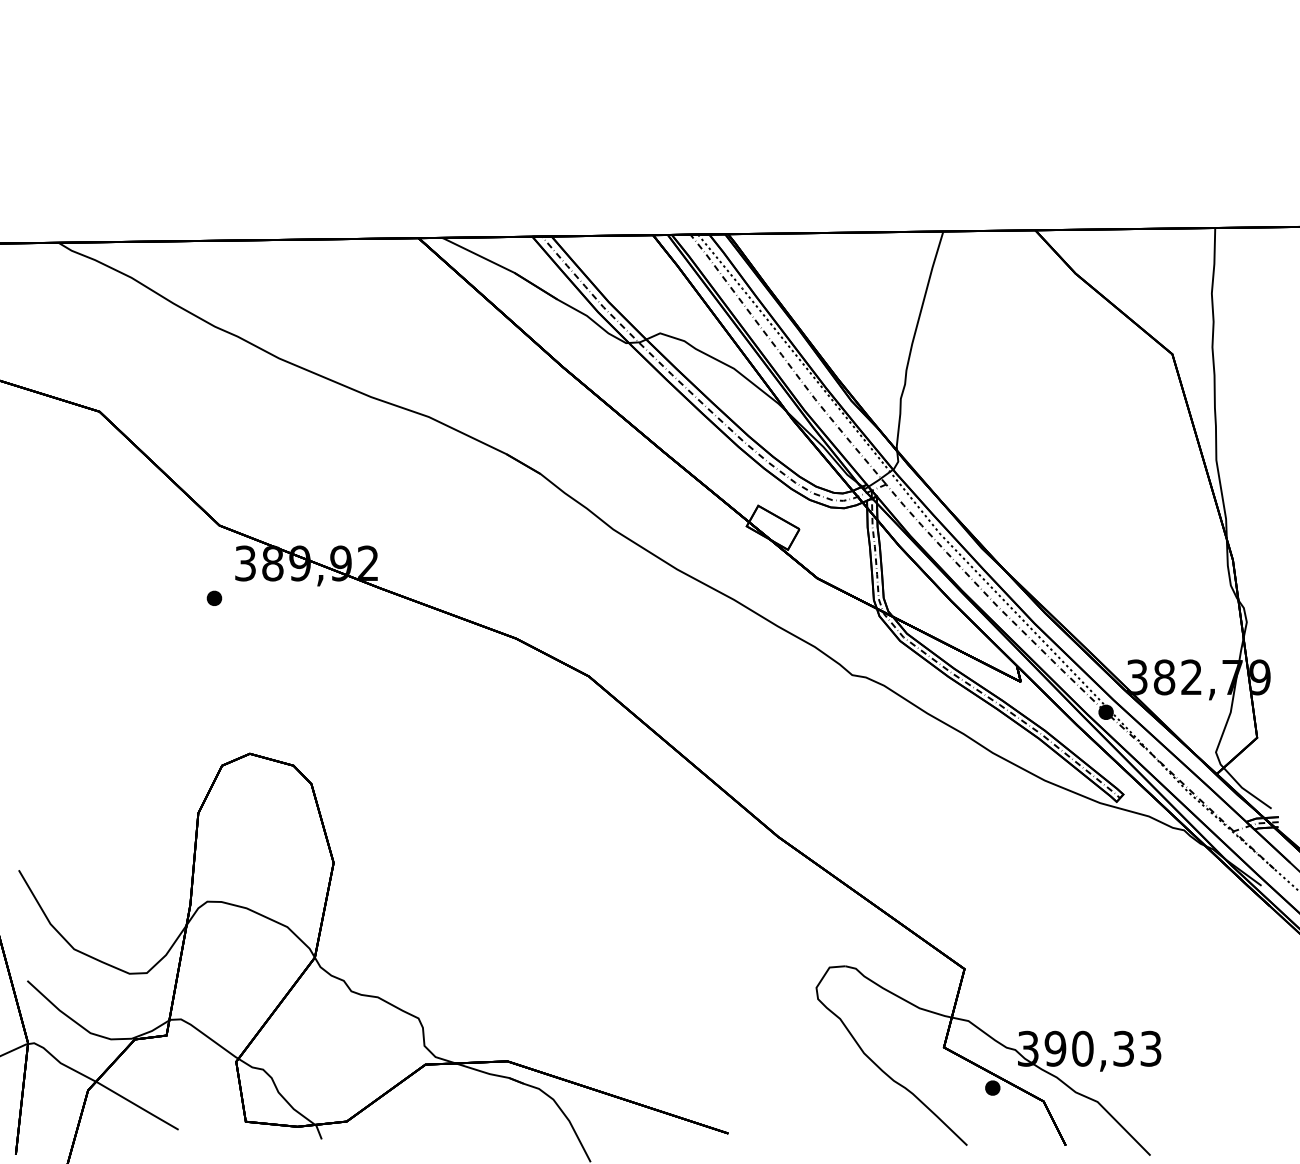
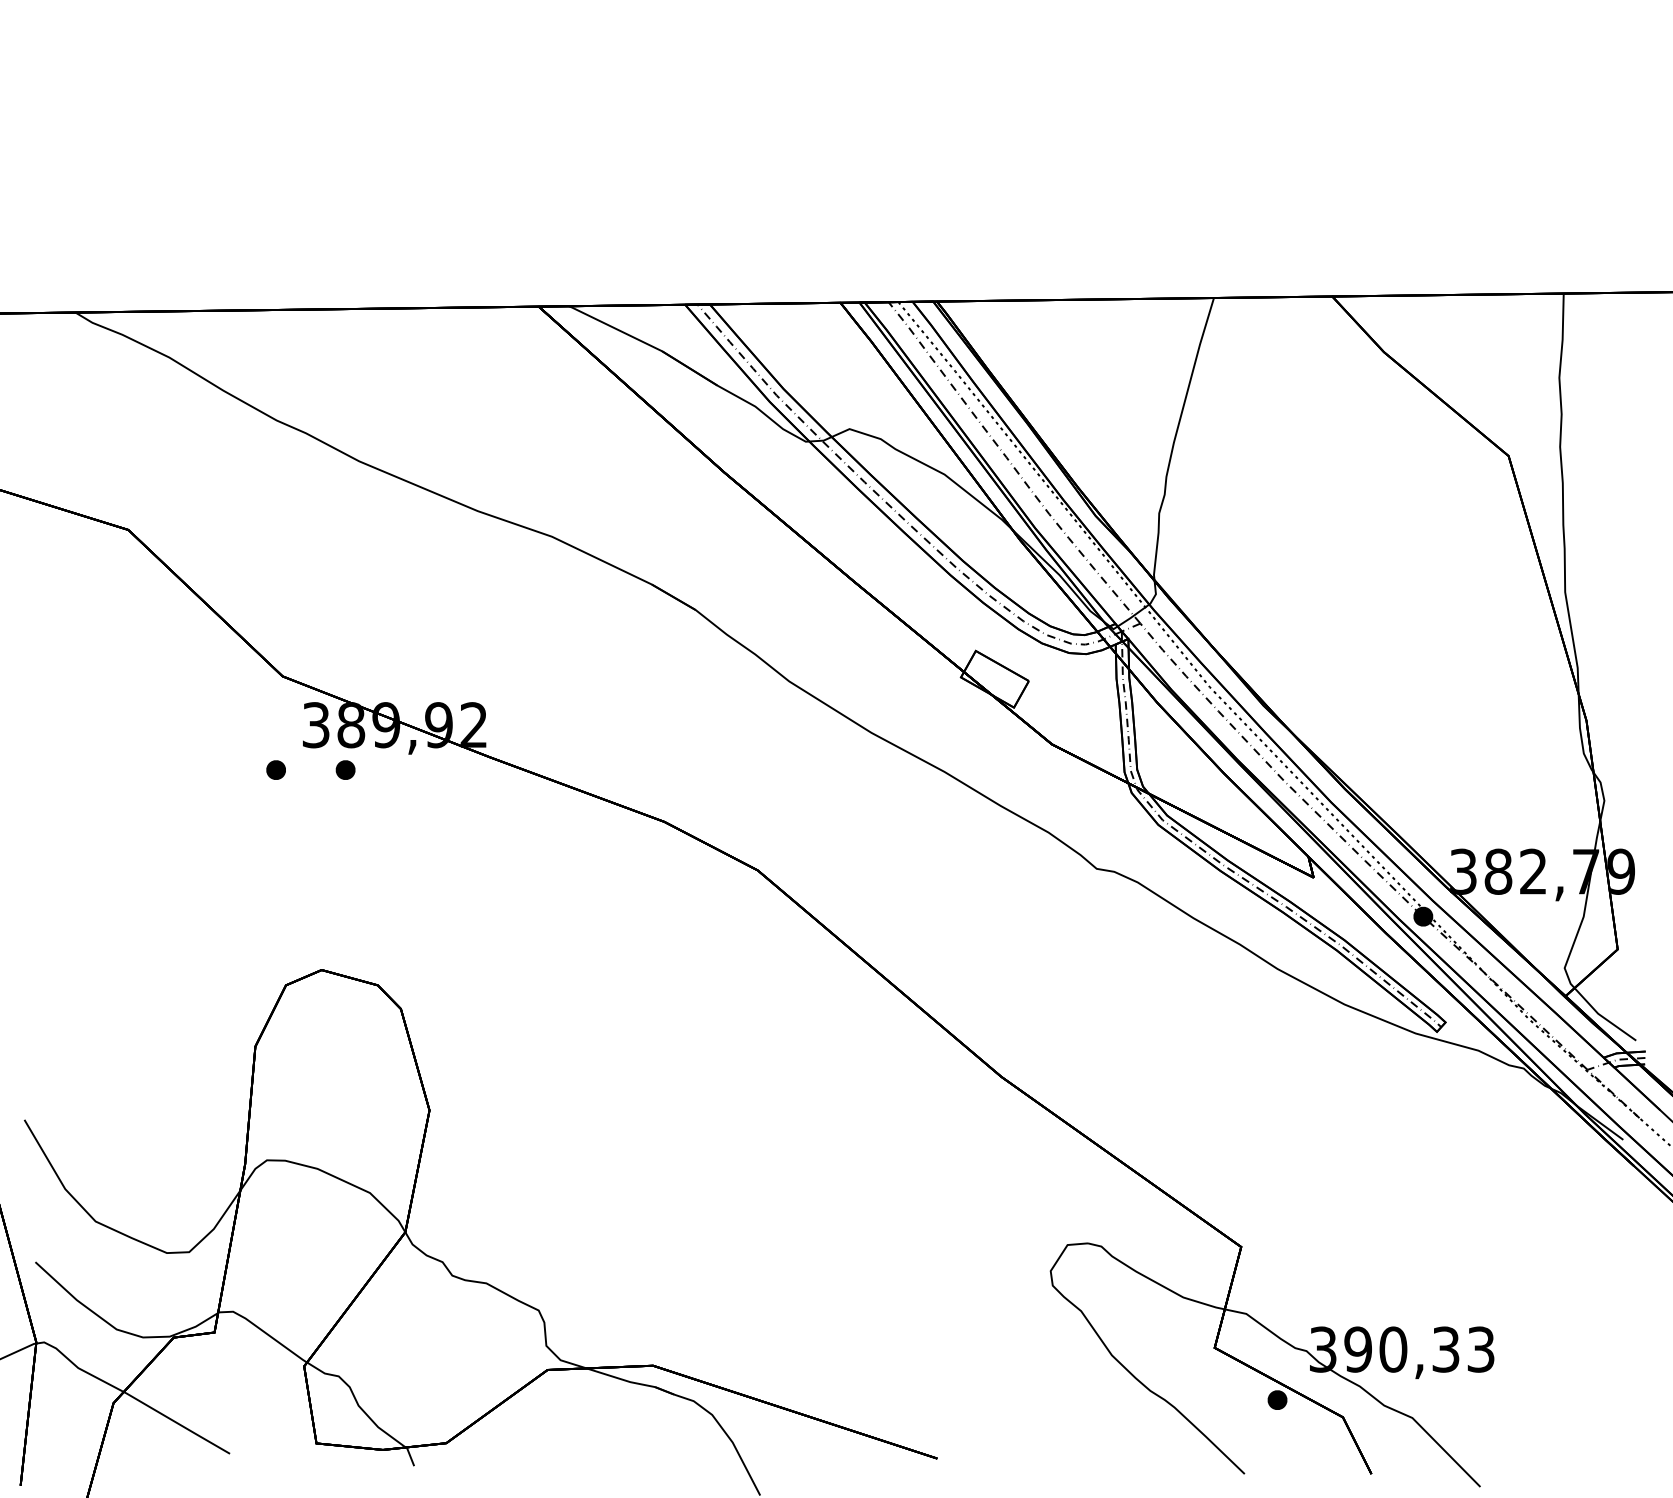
part: (268, 597) -> (345, 768), added

